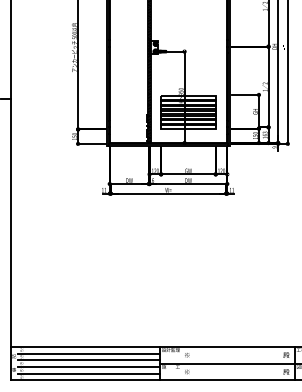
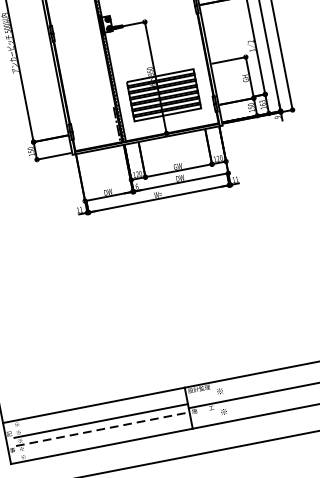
line: (88, 353) -> (99, 412), removed
line: (89, 367) -> (103, 429), solid -> dashed
line: (88, 373) -> (104, 437), removed

